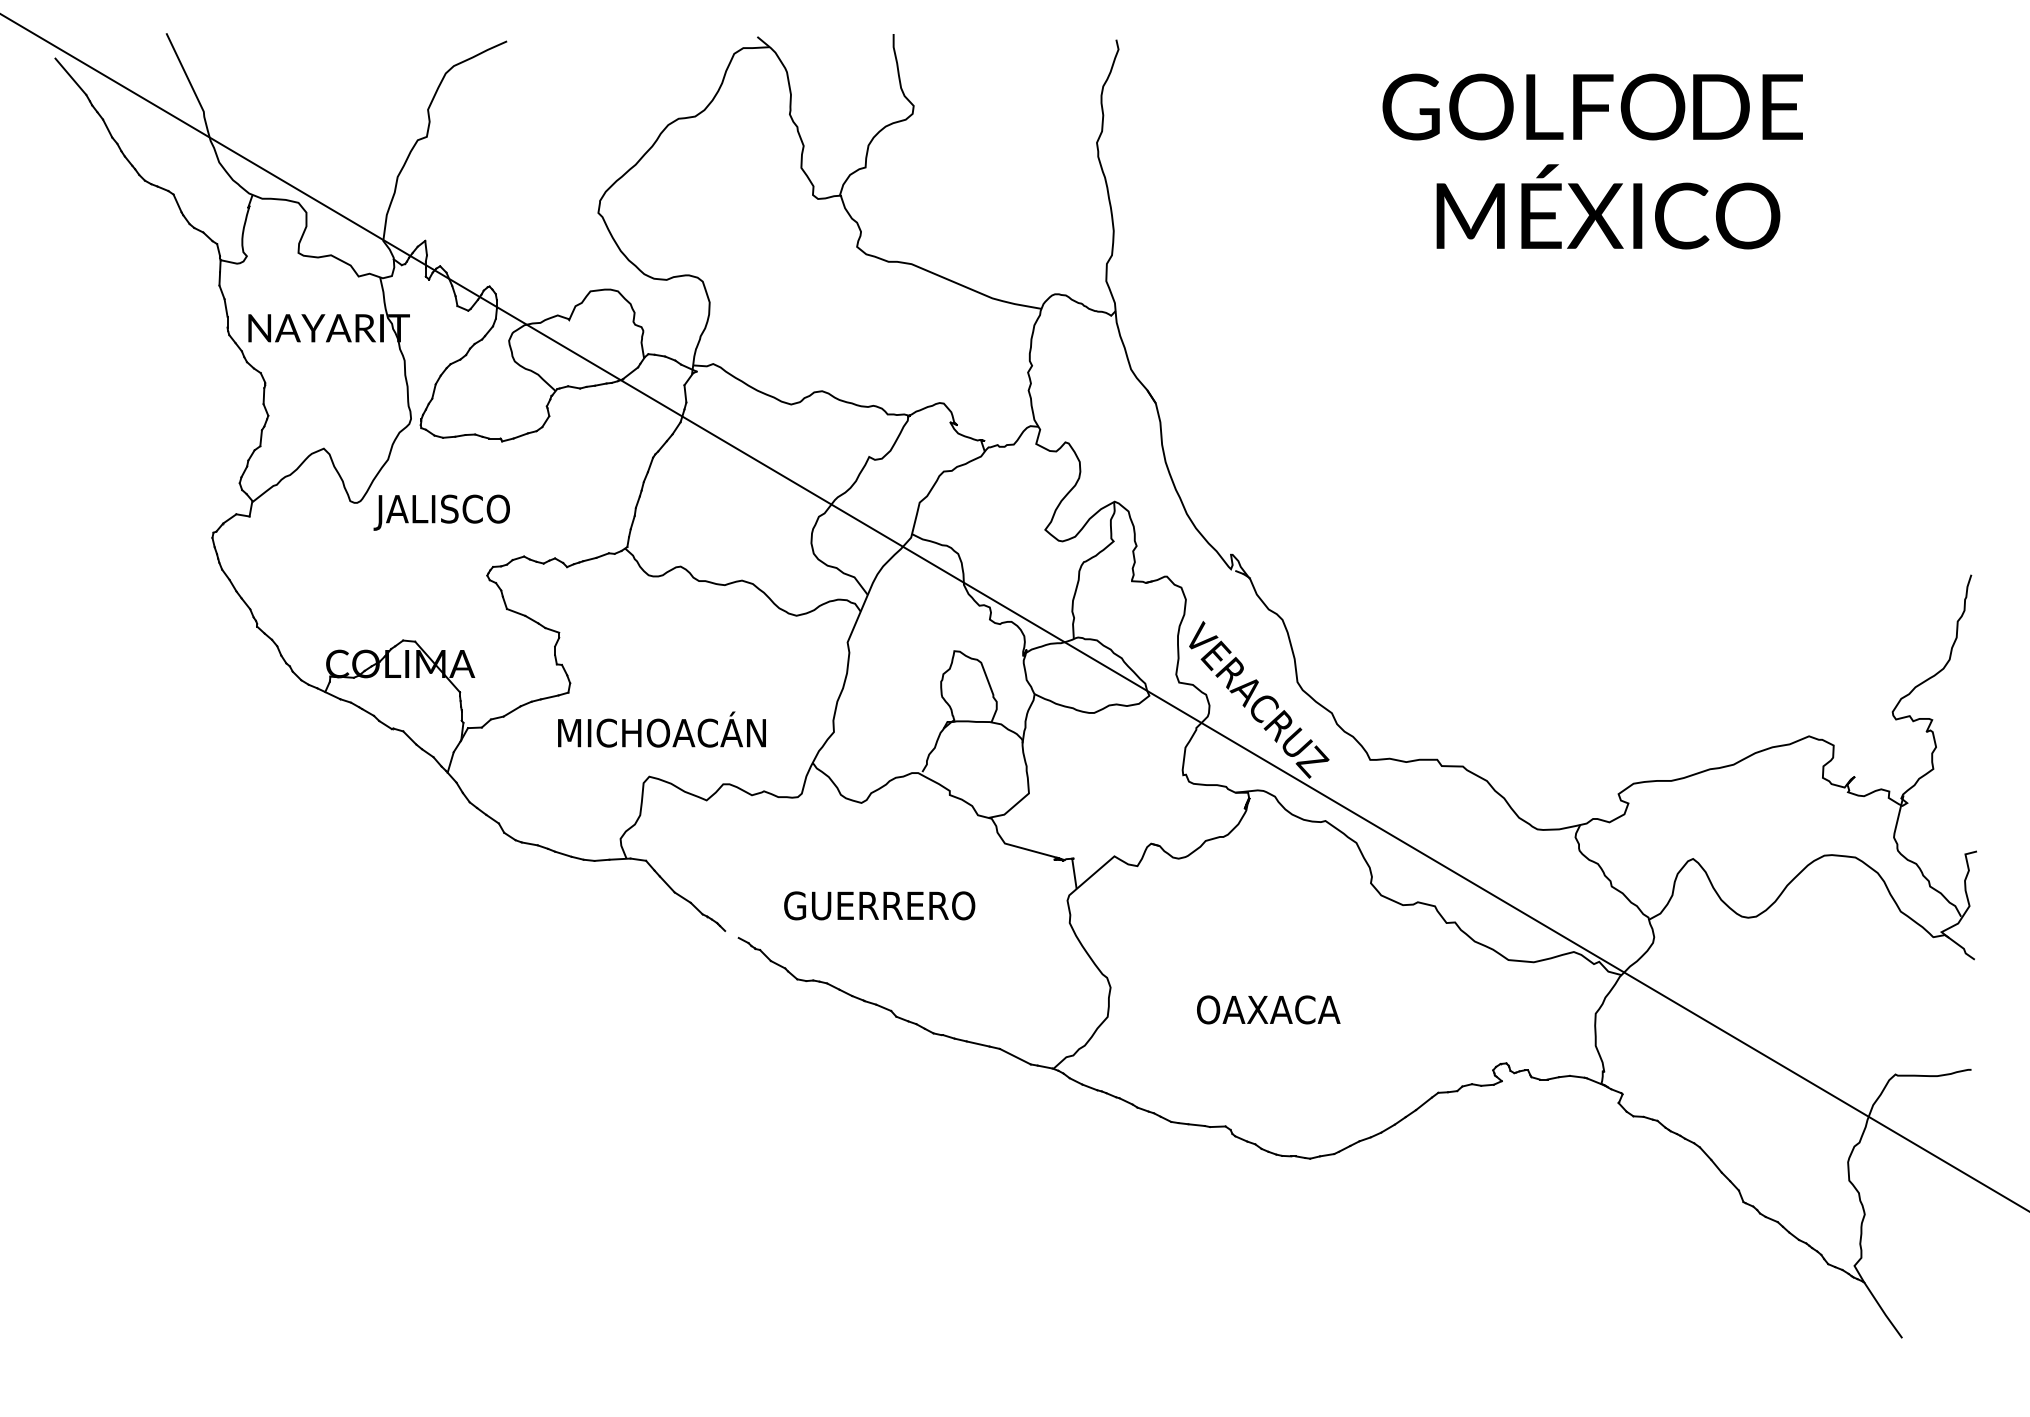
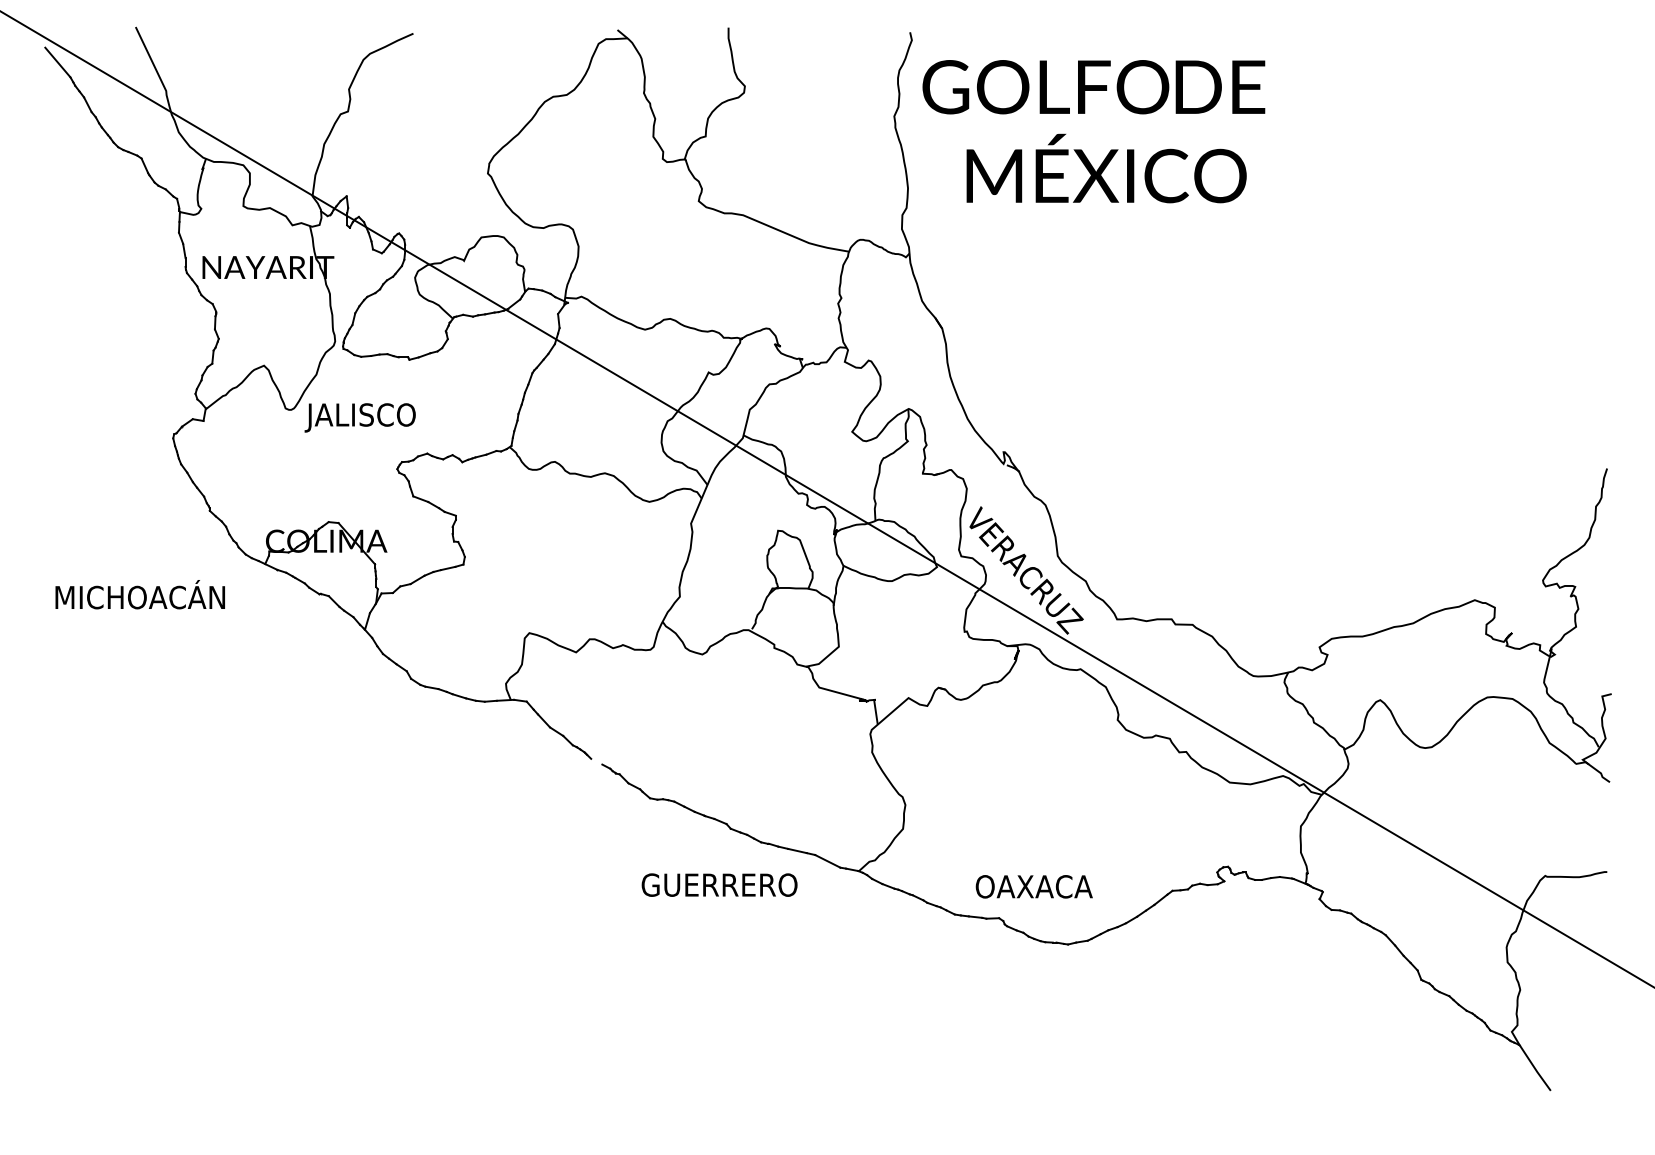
text: (1592, 161) -> (1093, 131), moved
text: (661, 729) -> (139, 594), moved
text: (879, 905) -> (719, 884), moved
text: (1268, 1009) -> (1034, 886), moved

